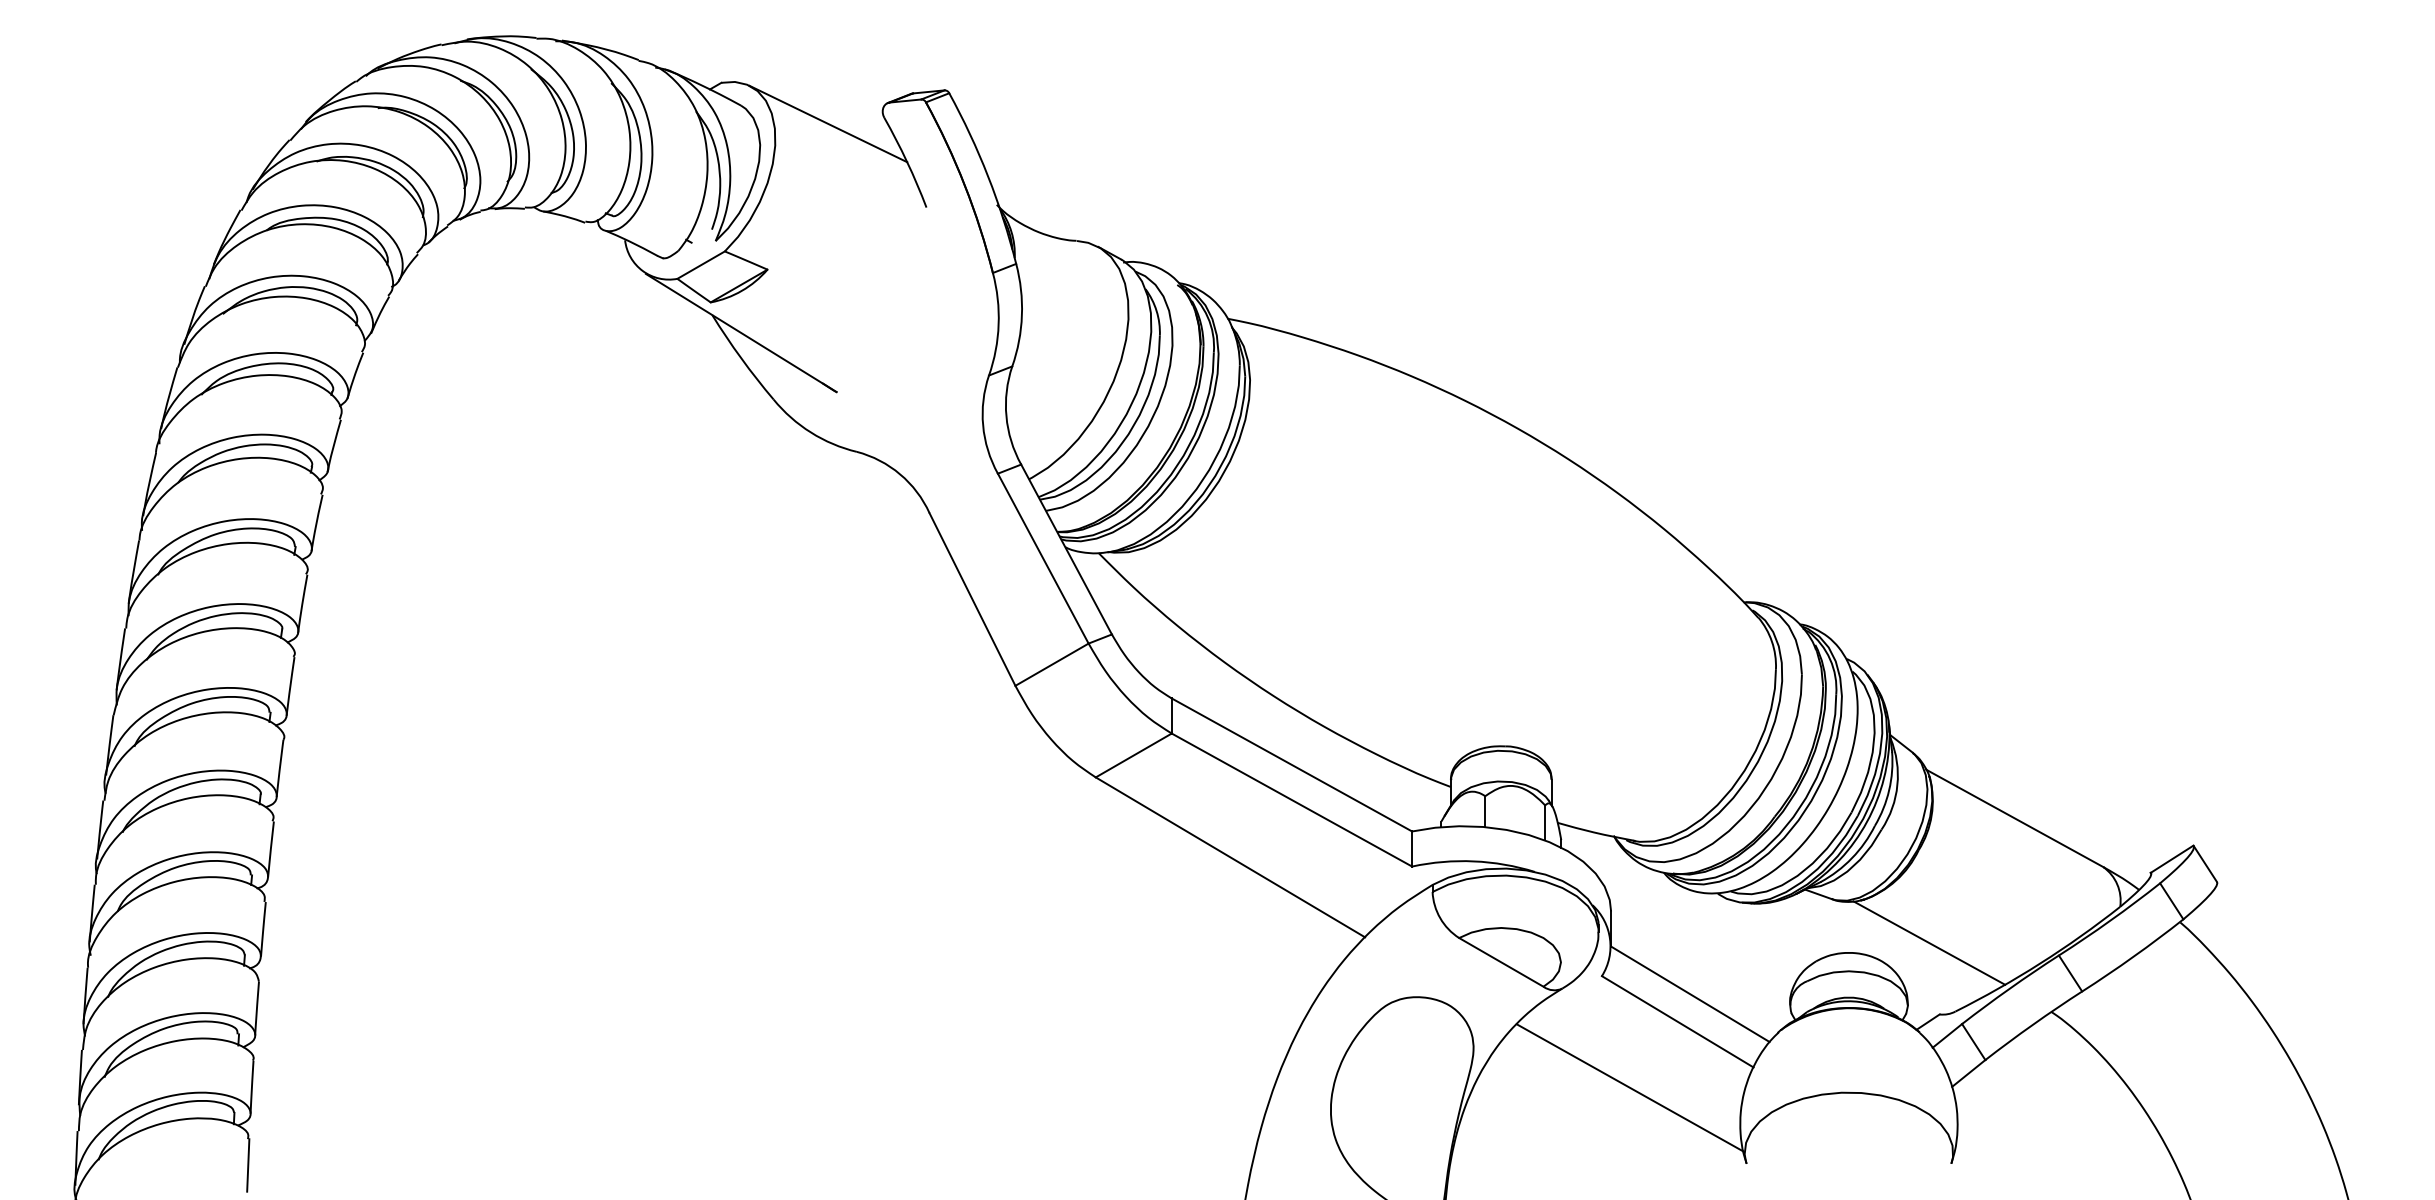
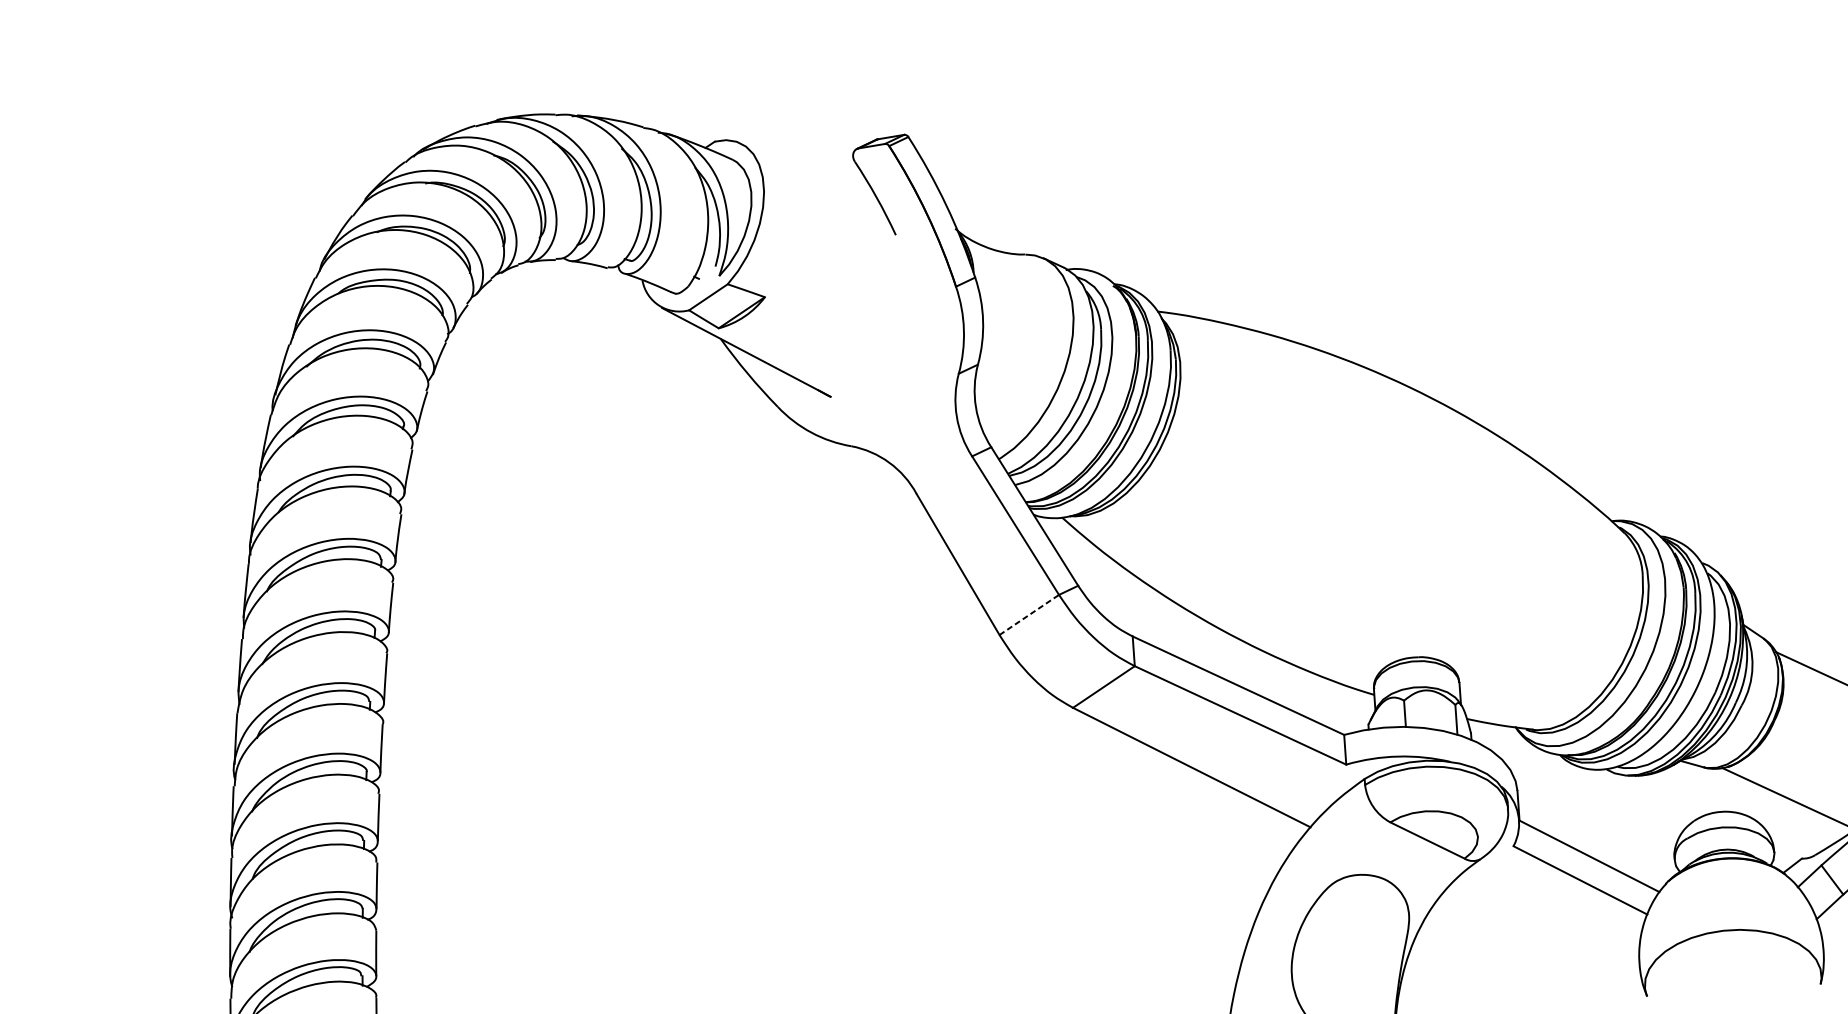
line: (828, 123) -> (807, 169), removed
line: (1052, 664) -> (1029, 614), solid -> dashed
line: (1629, 1087) -> (1543, 938), removed

